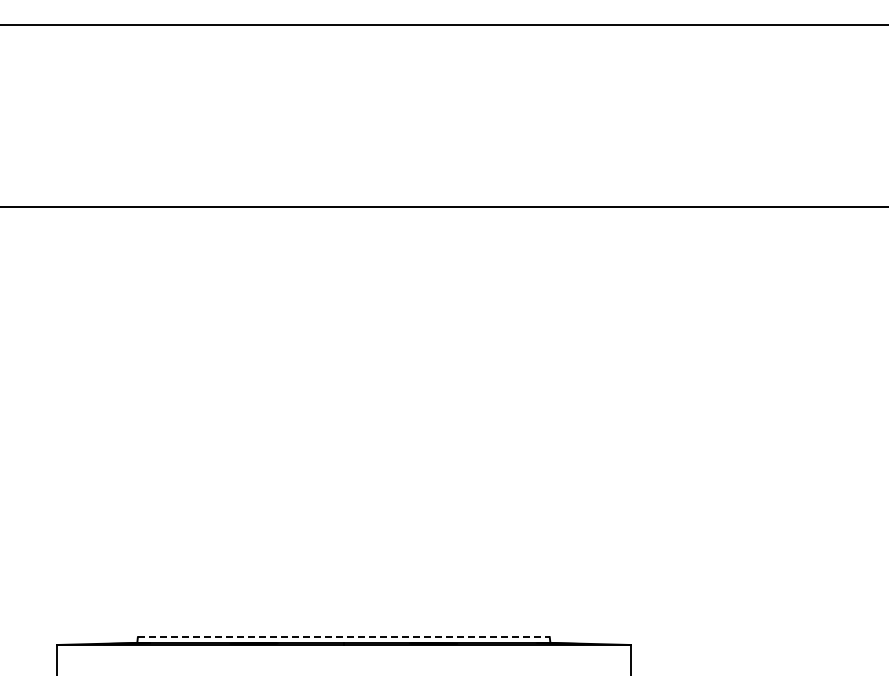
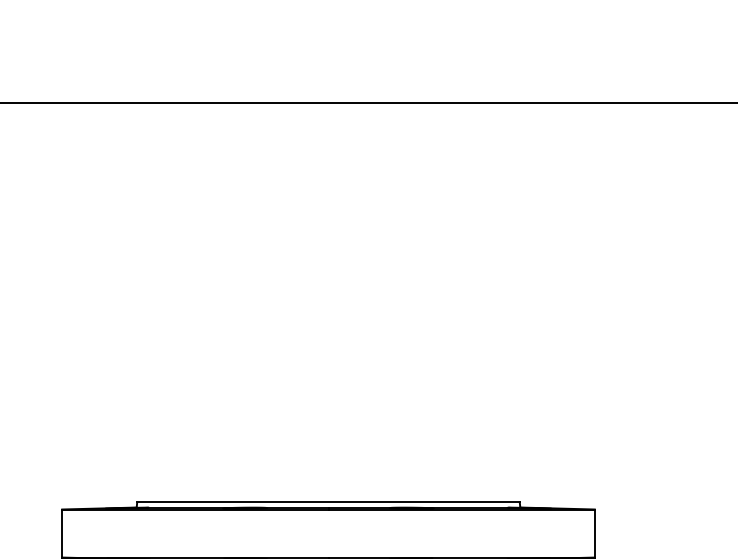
line: (343, 637) -> (328, 502), dashed -> solid

